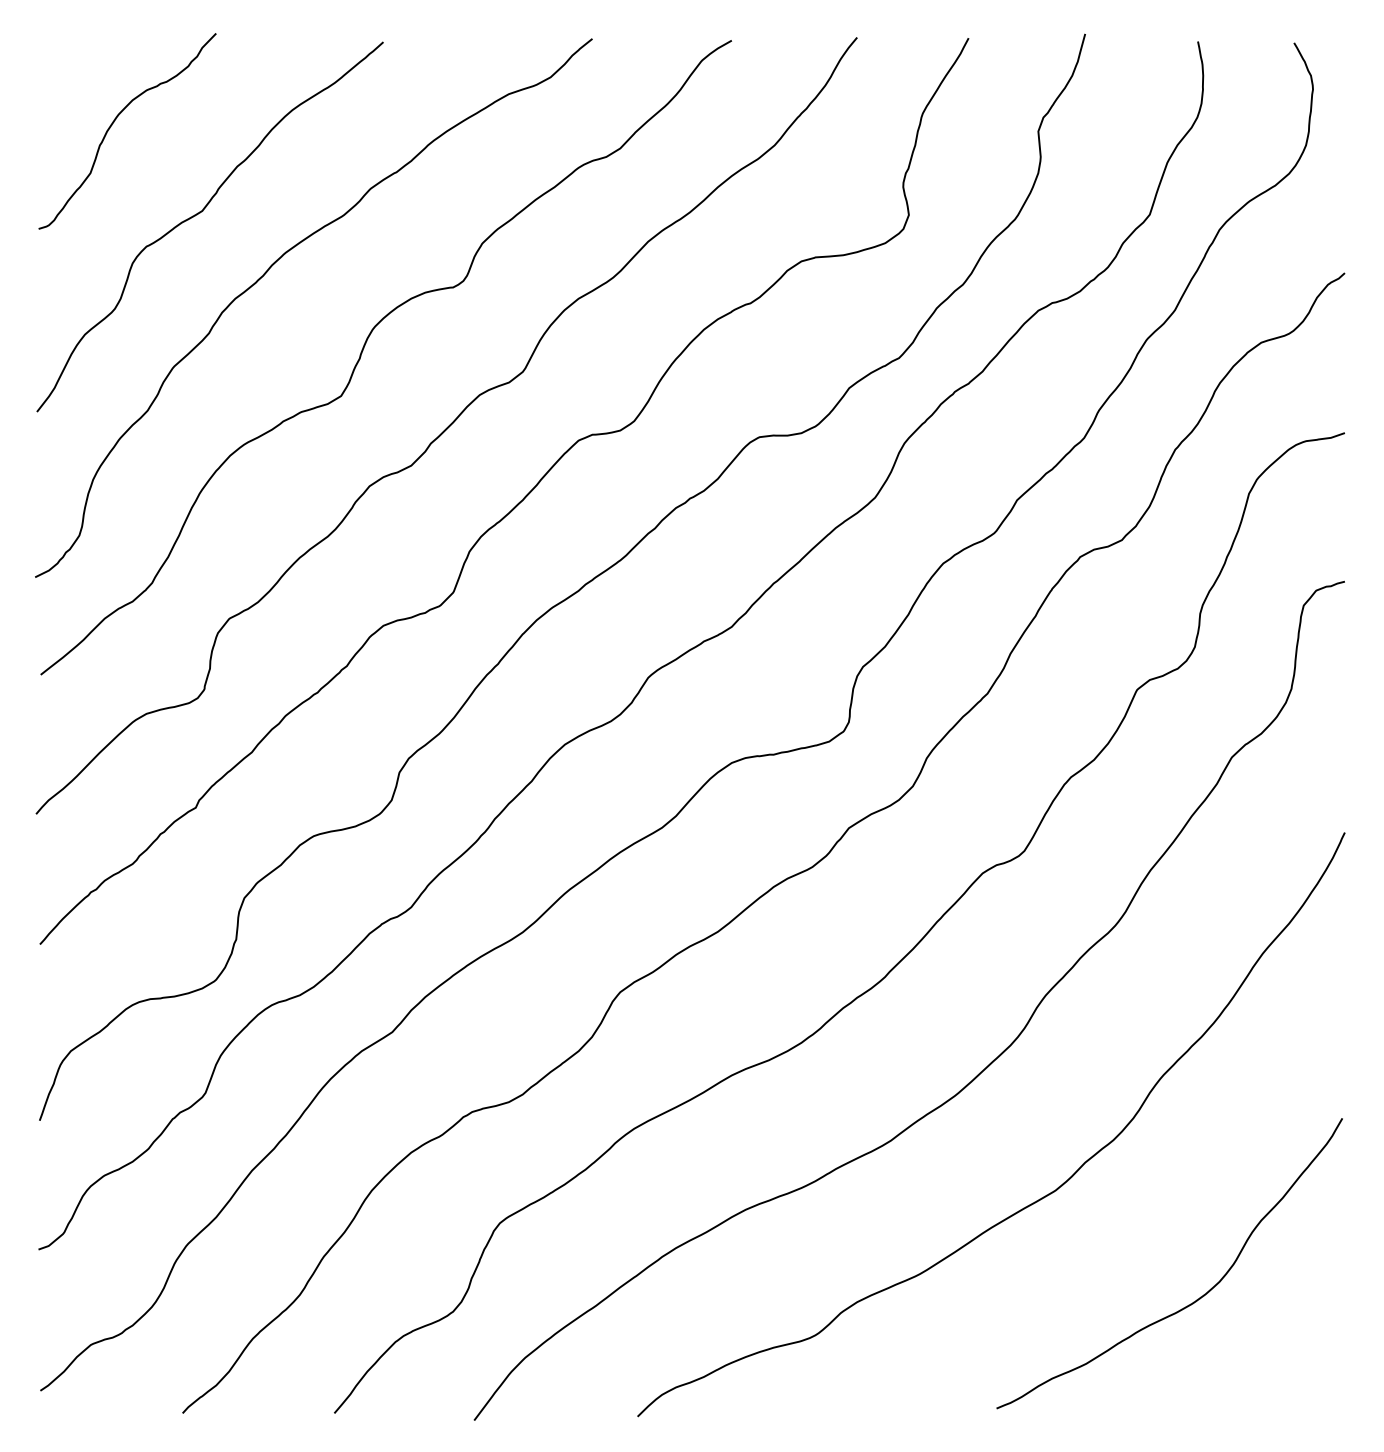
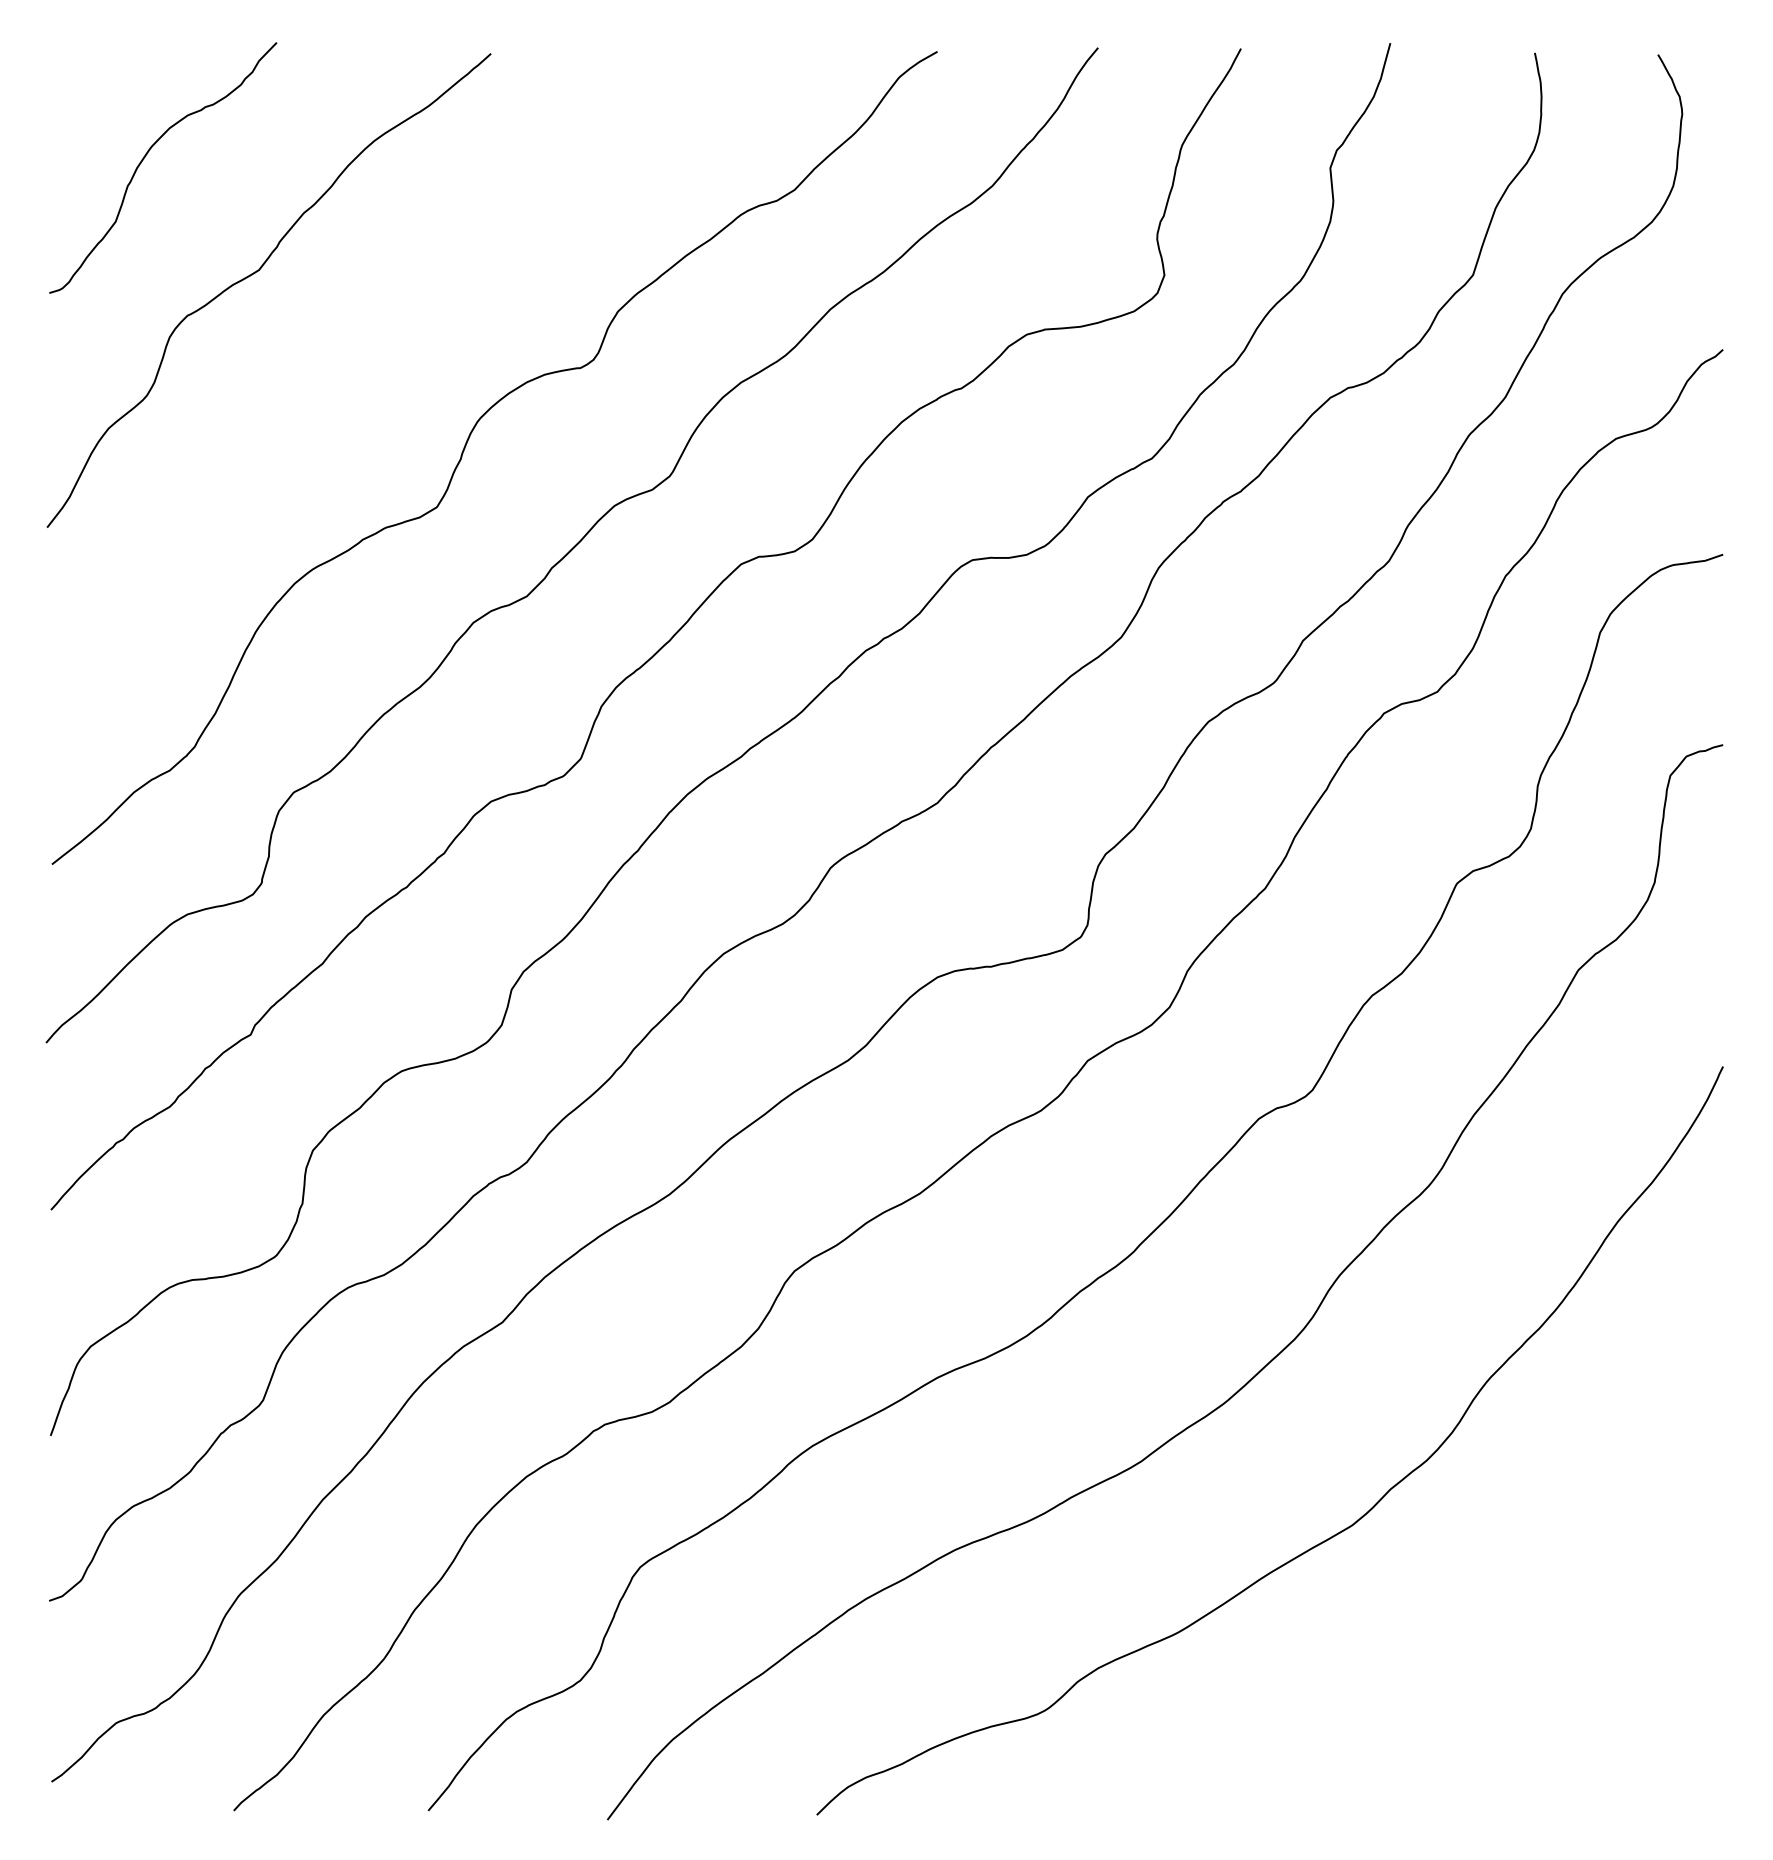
curve: (268, 271) -> (343, 347), removed
curve: (1193, 1301) -> (1529, 1667), removed

